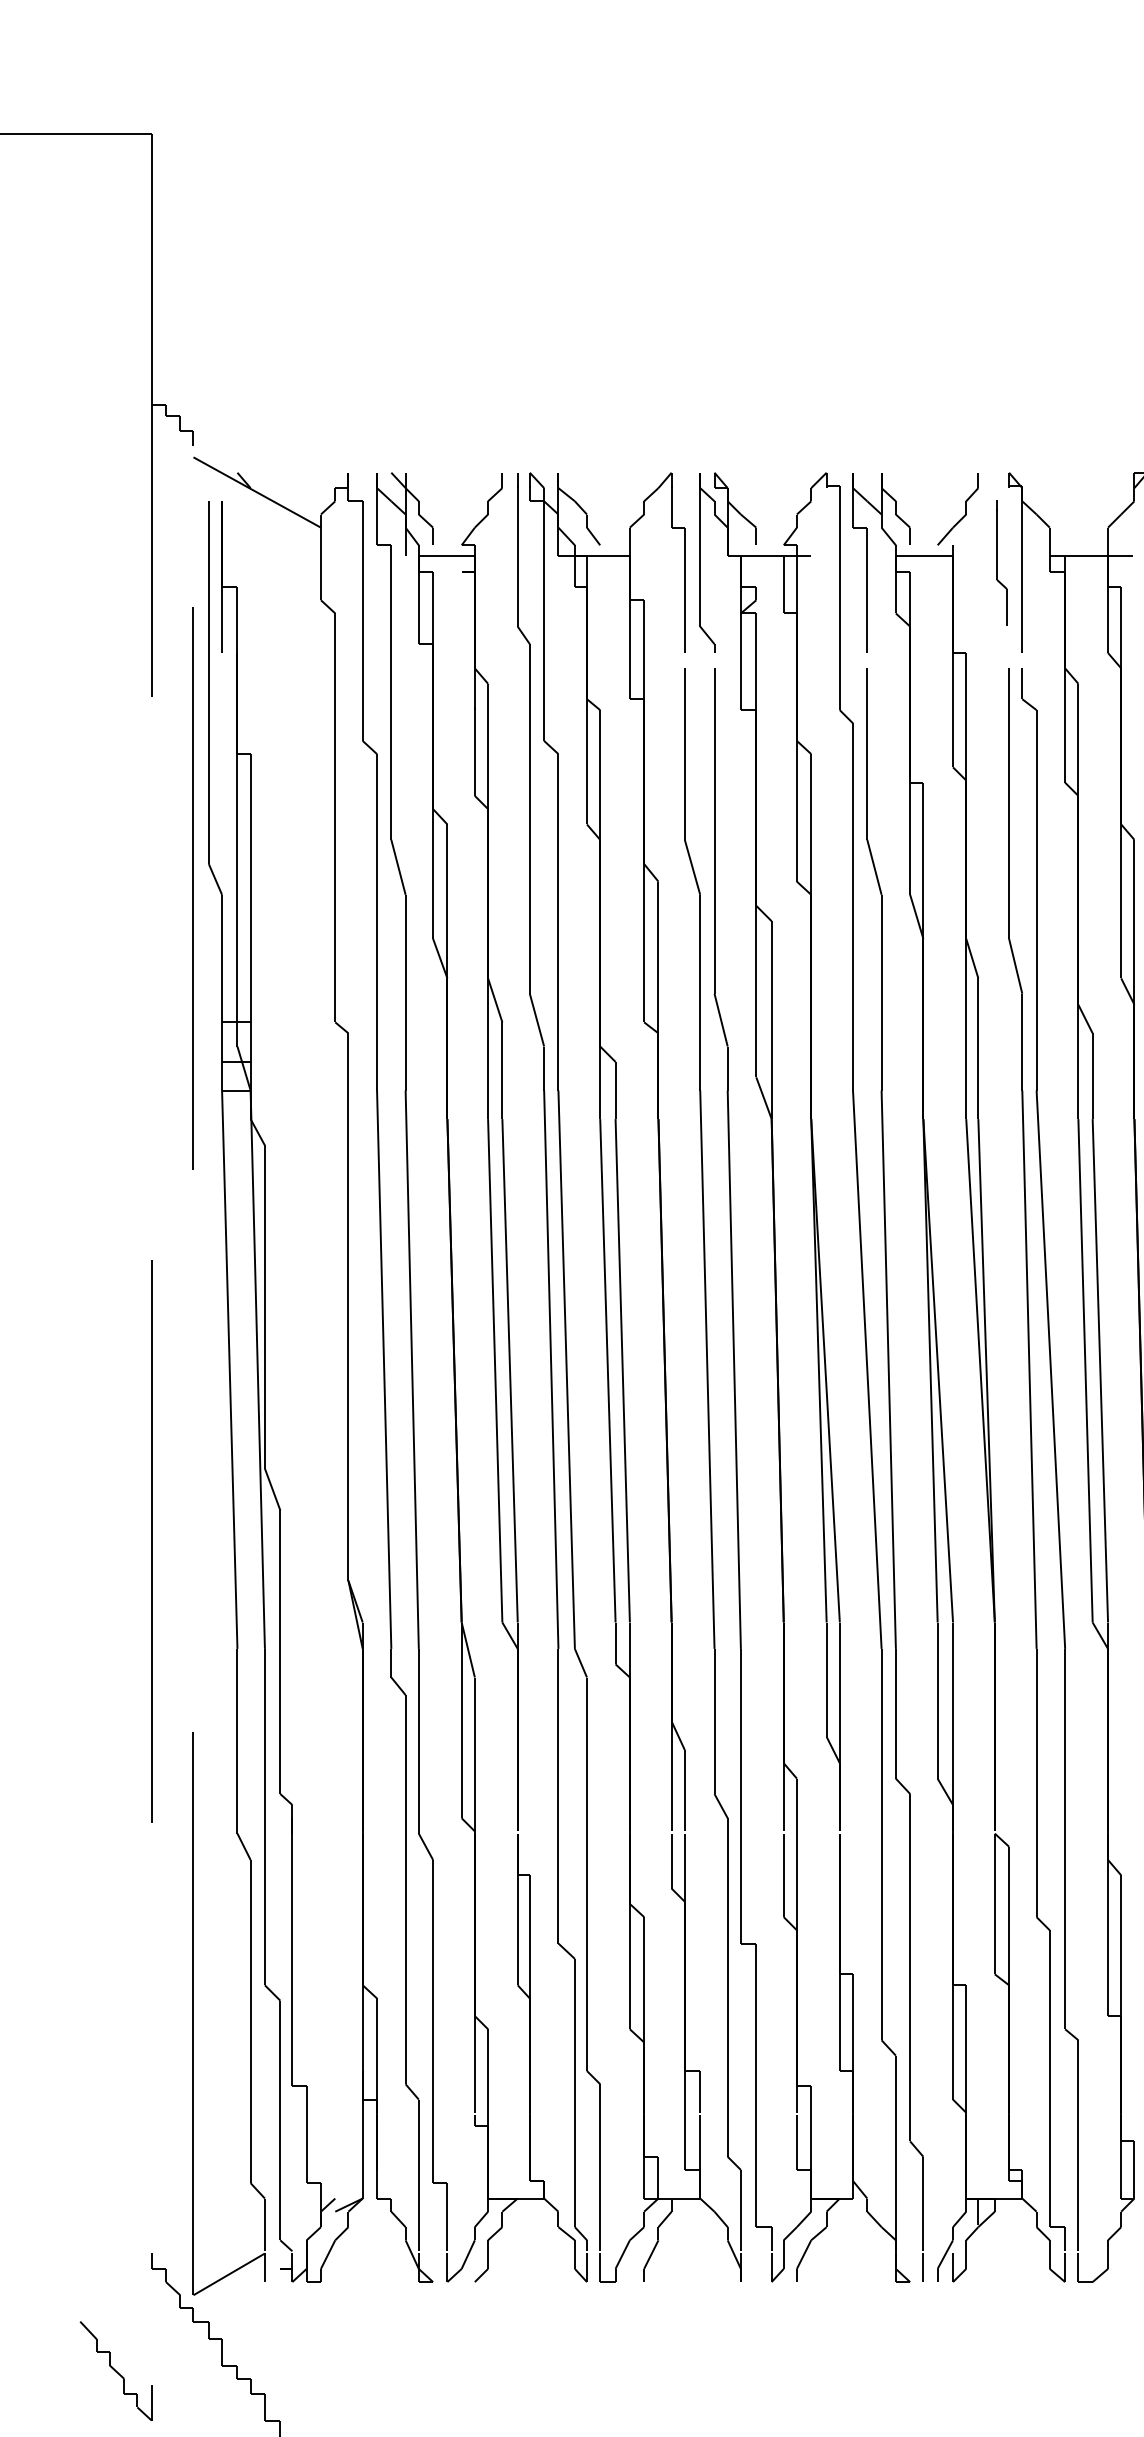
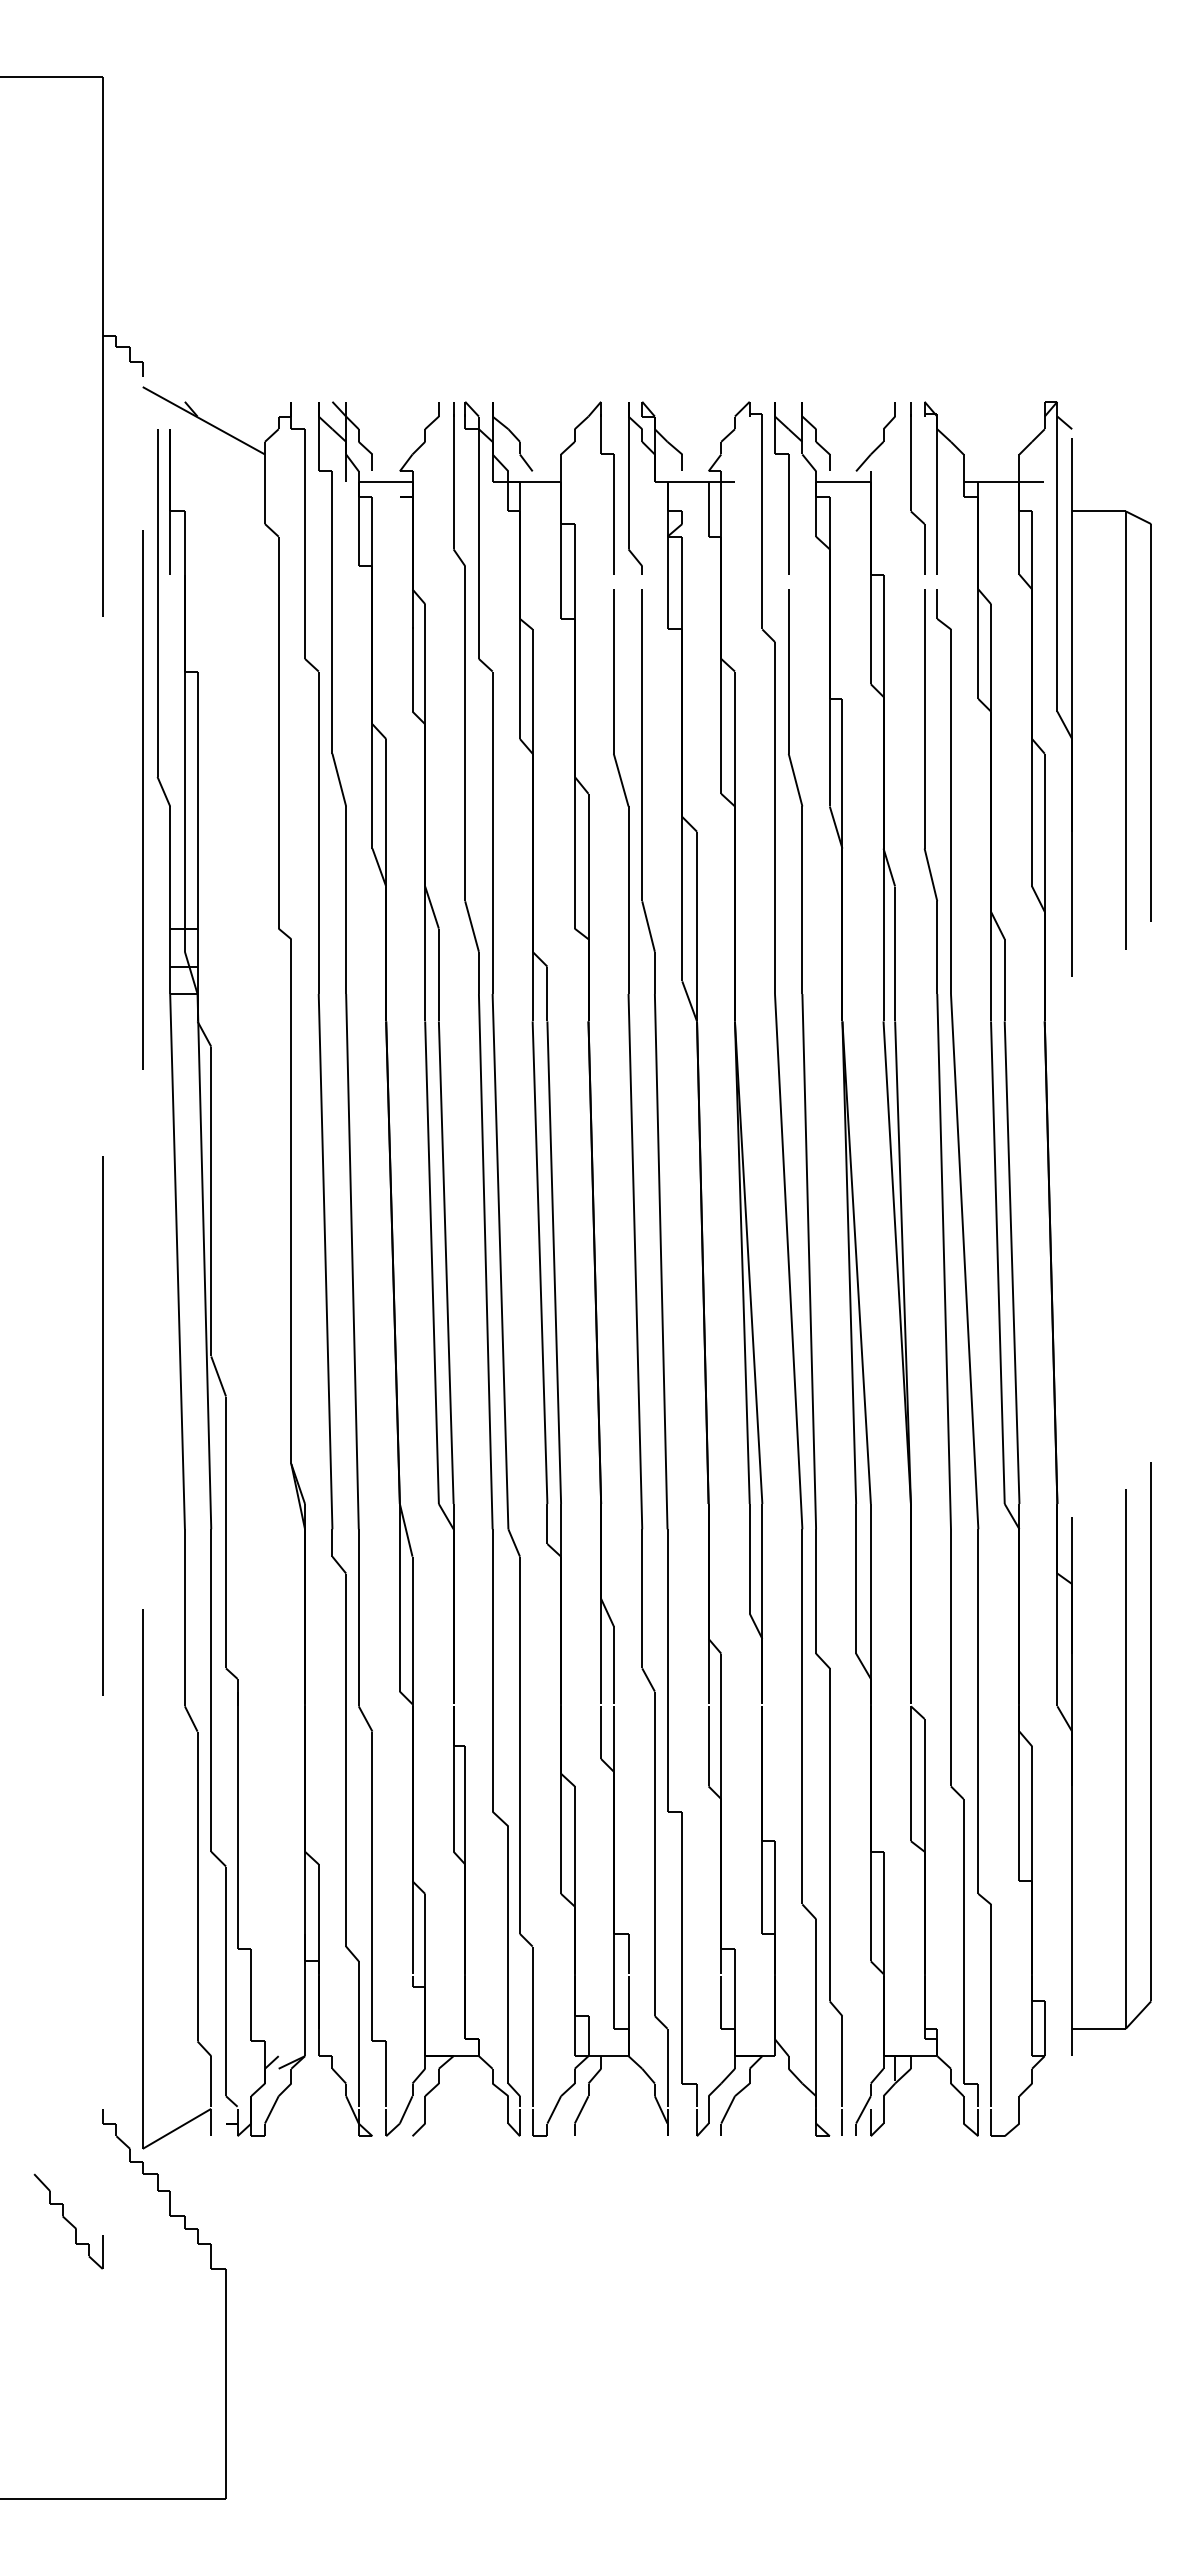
part: (1001, 563) -> (917, 488), size x1.43

